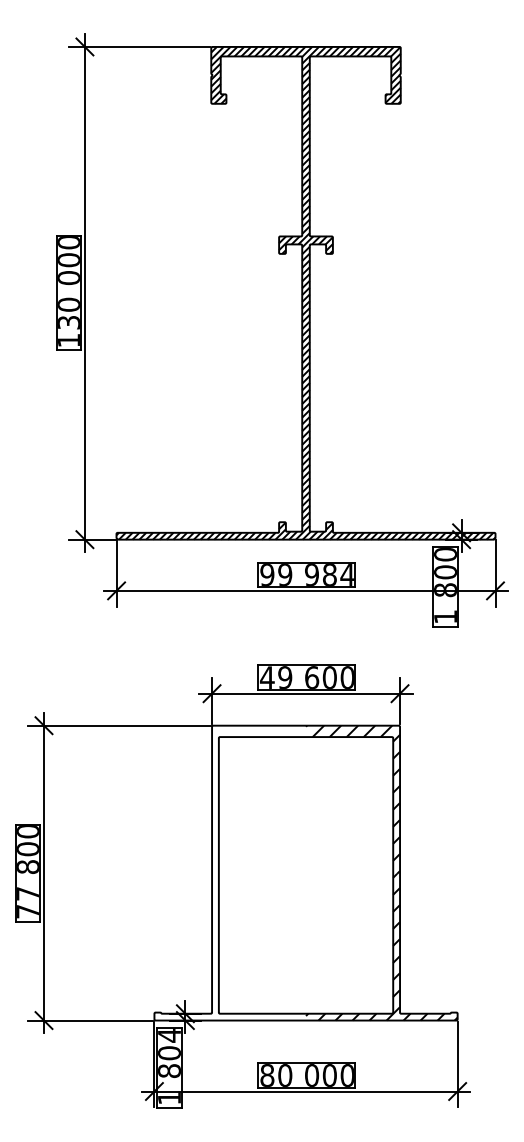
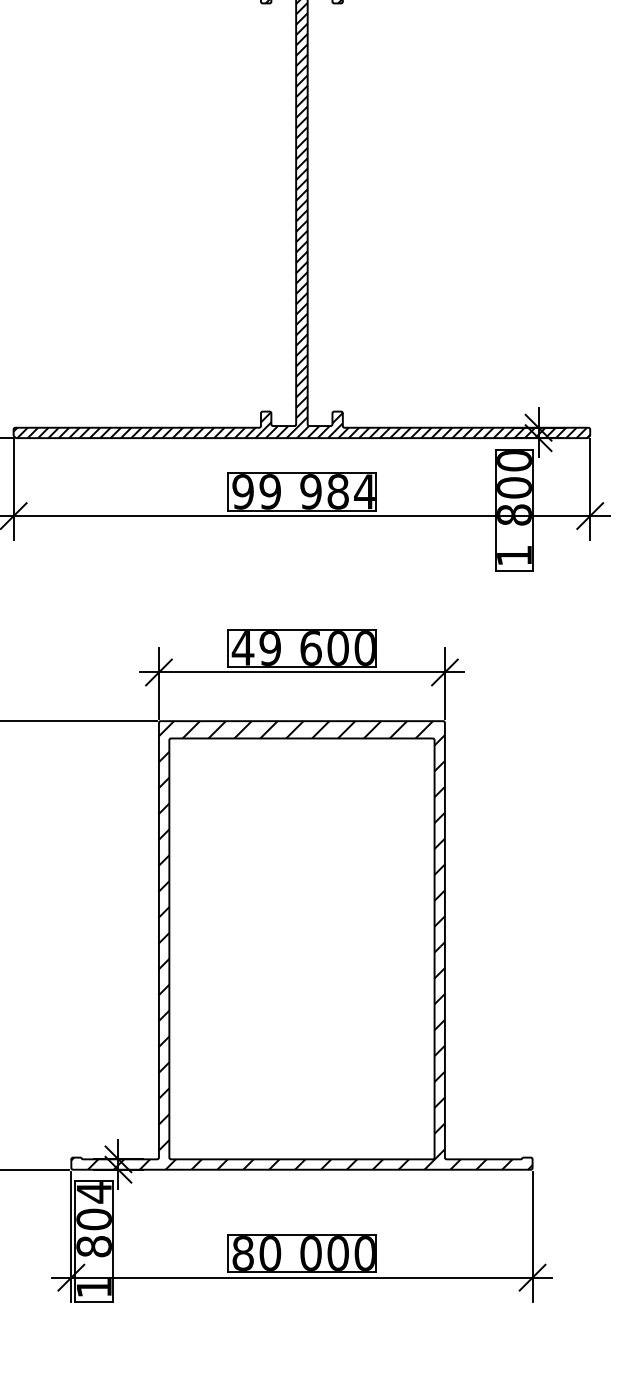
hatch: (259, 798) -> (231, 831), added
hatch: (230, 950) -> (187, 1063), added

